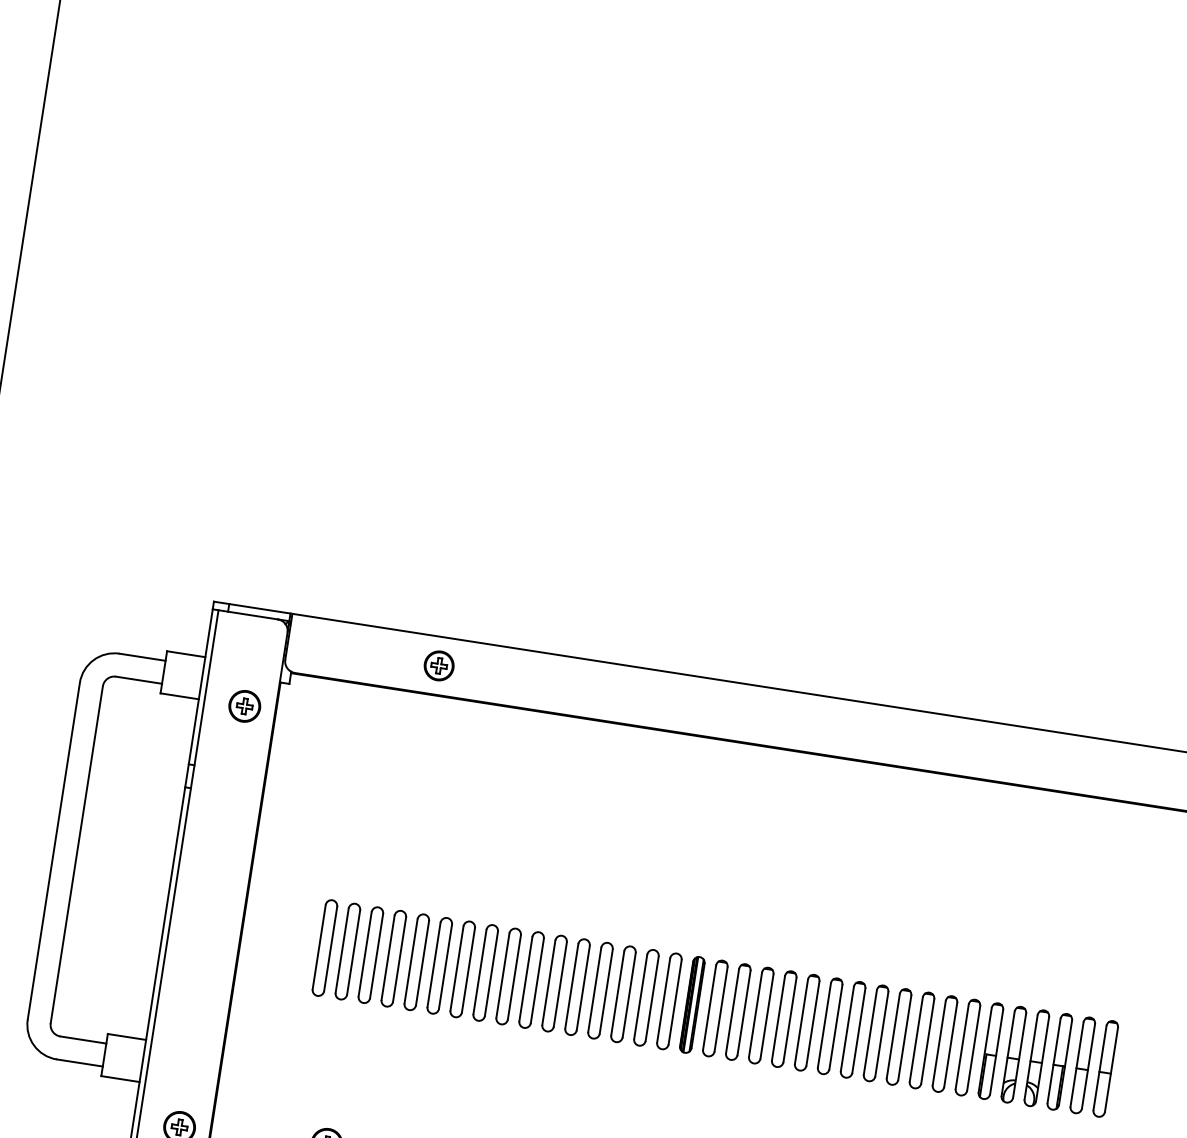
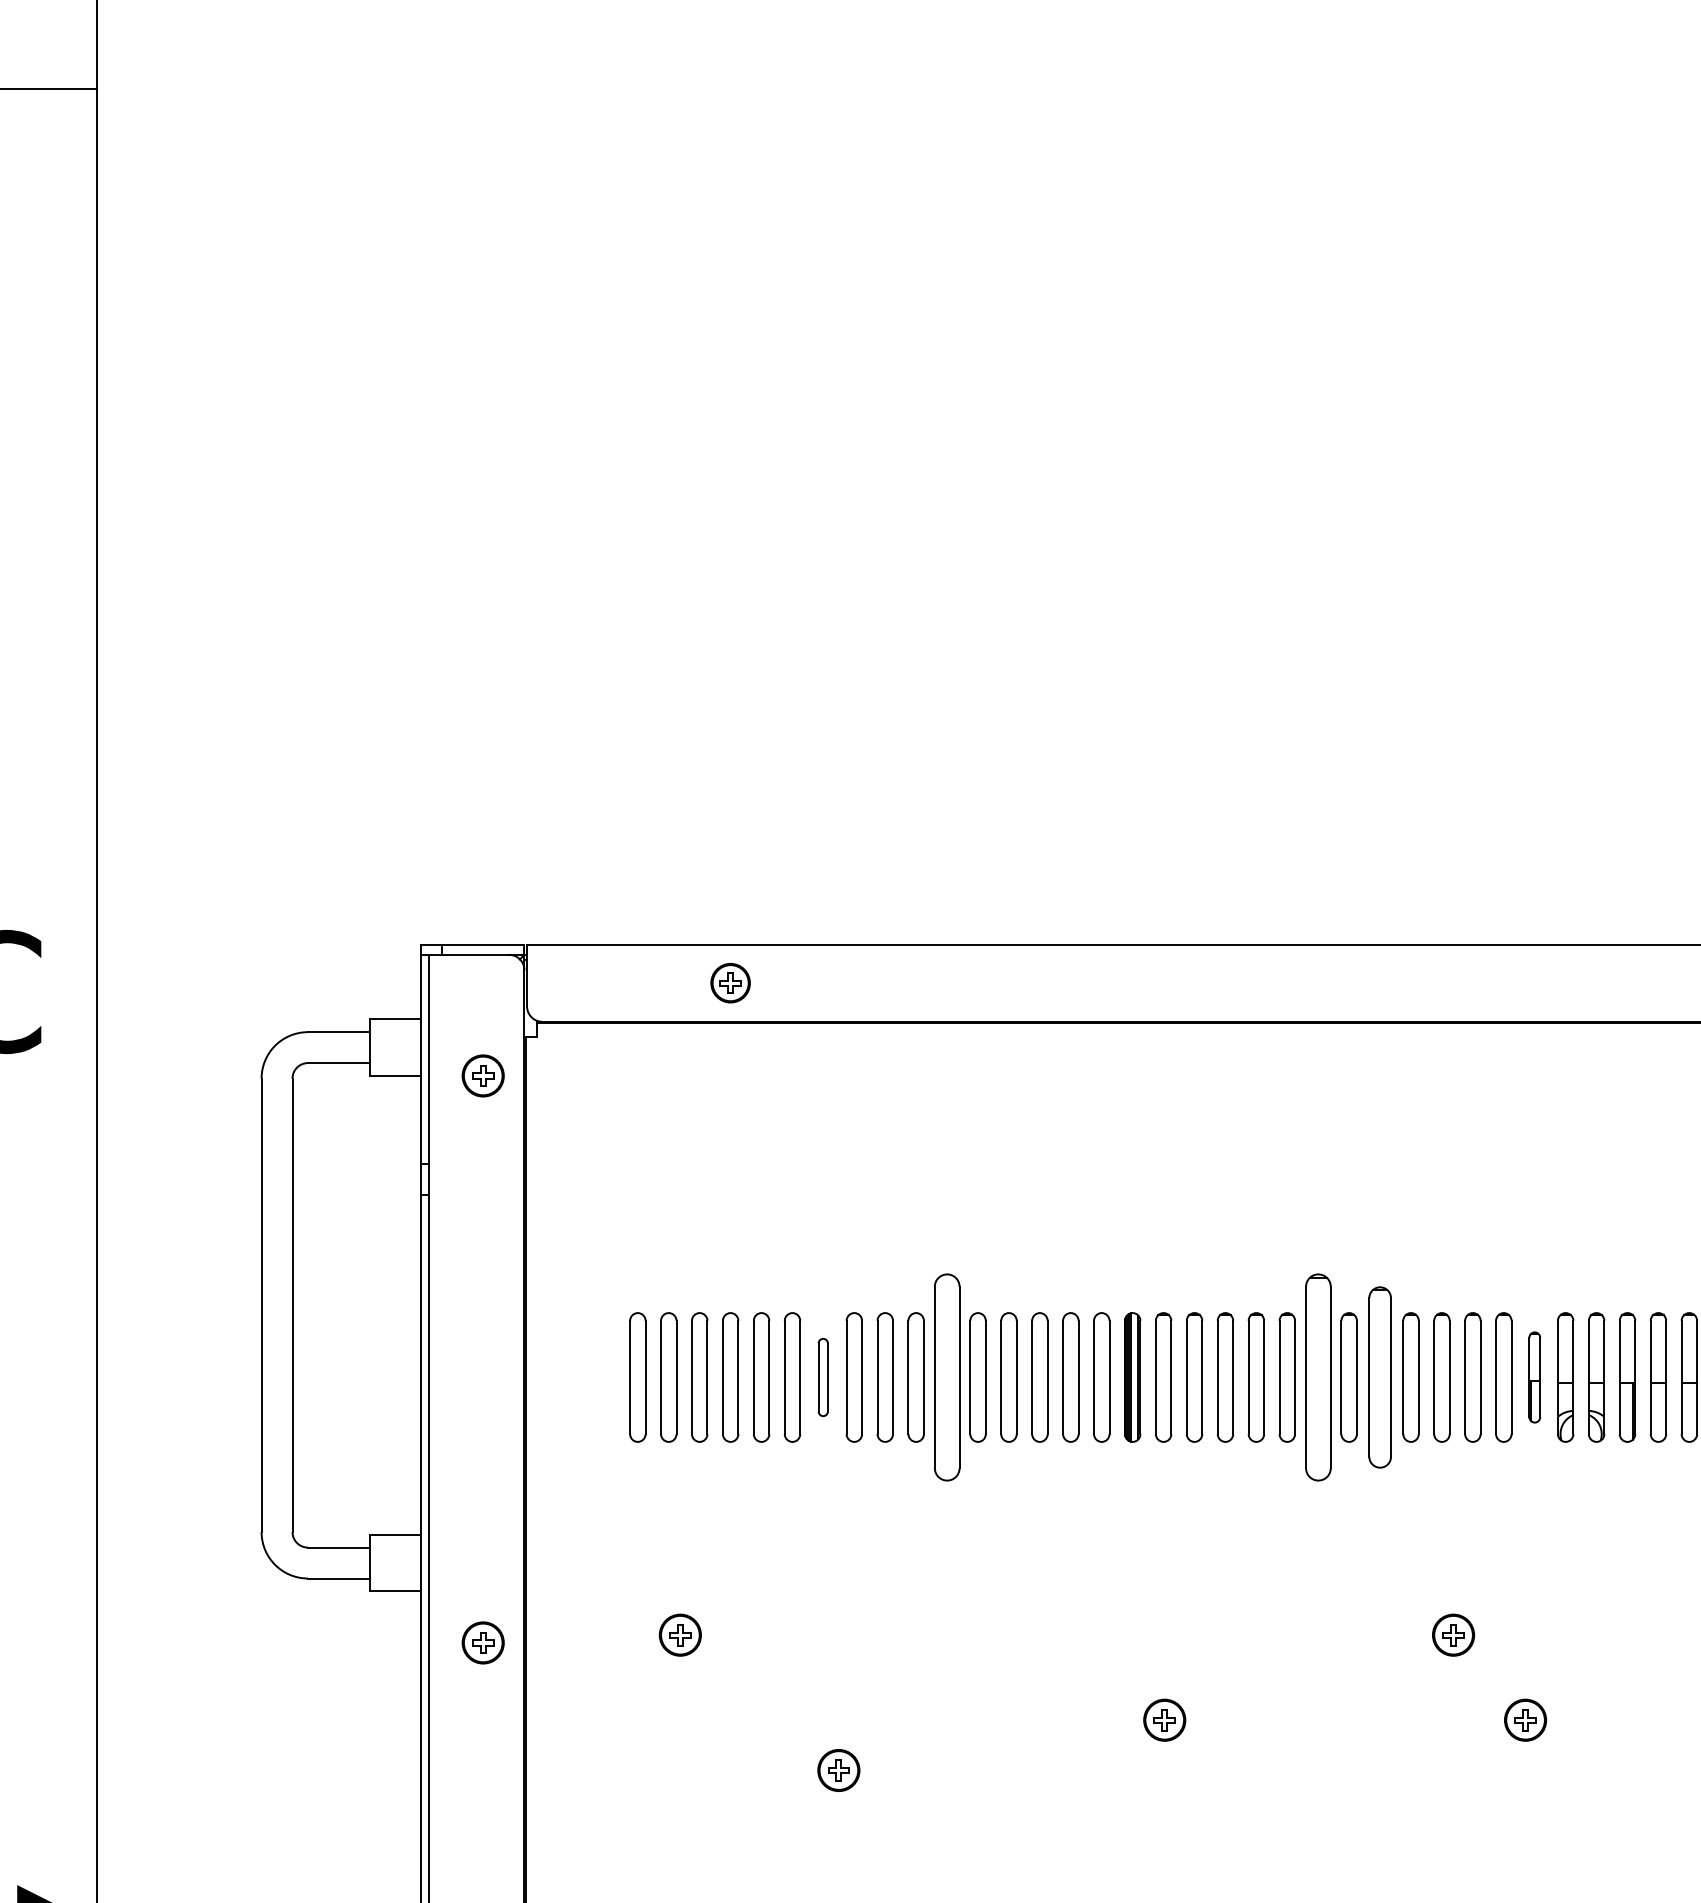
part: (462, 969) -> (822, 1377), size x0.6
part: (554, 983) -> (946, 1377), size x1.6
part: (829, 1026) -> (1317, 1377), size x1.6
part: (875, 1033) -> (1379, 1377), size x1.4
part: (990, 1051) -> (1534, 1377), size x0.7

